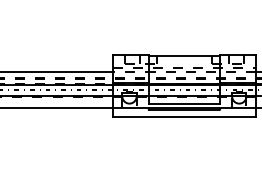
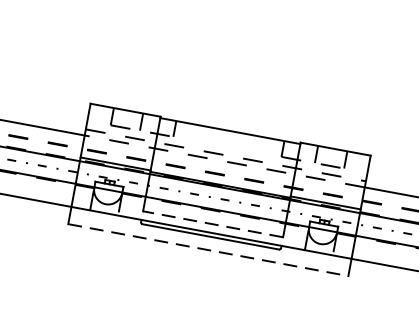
line: (184, 103) -> (213, 223), solid -> dashed
line: (184, 116) -> (208, 249), solid -> dashed

